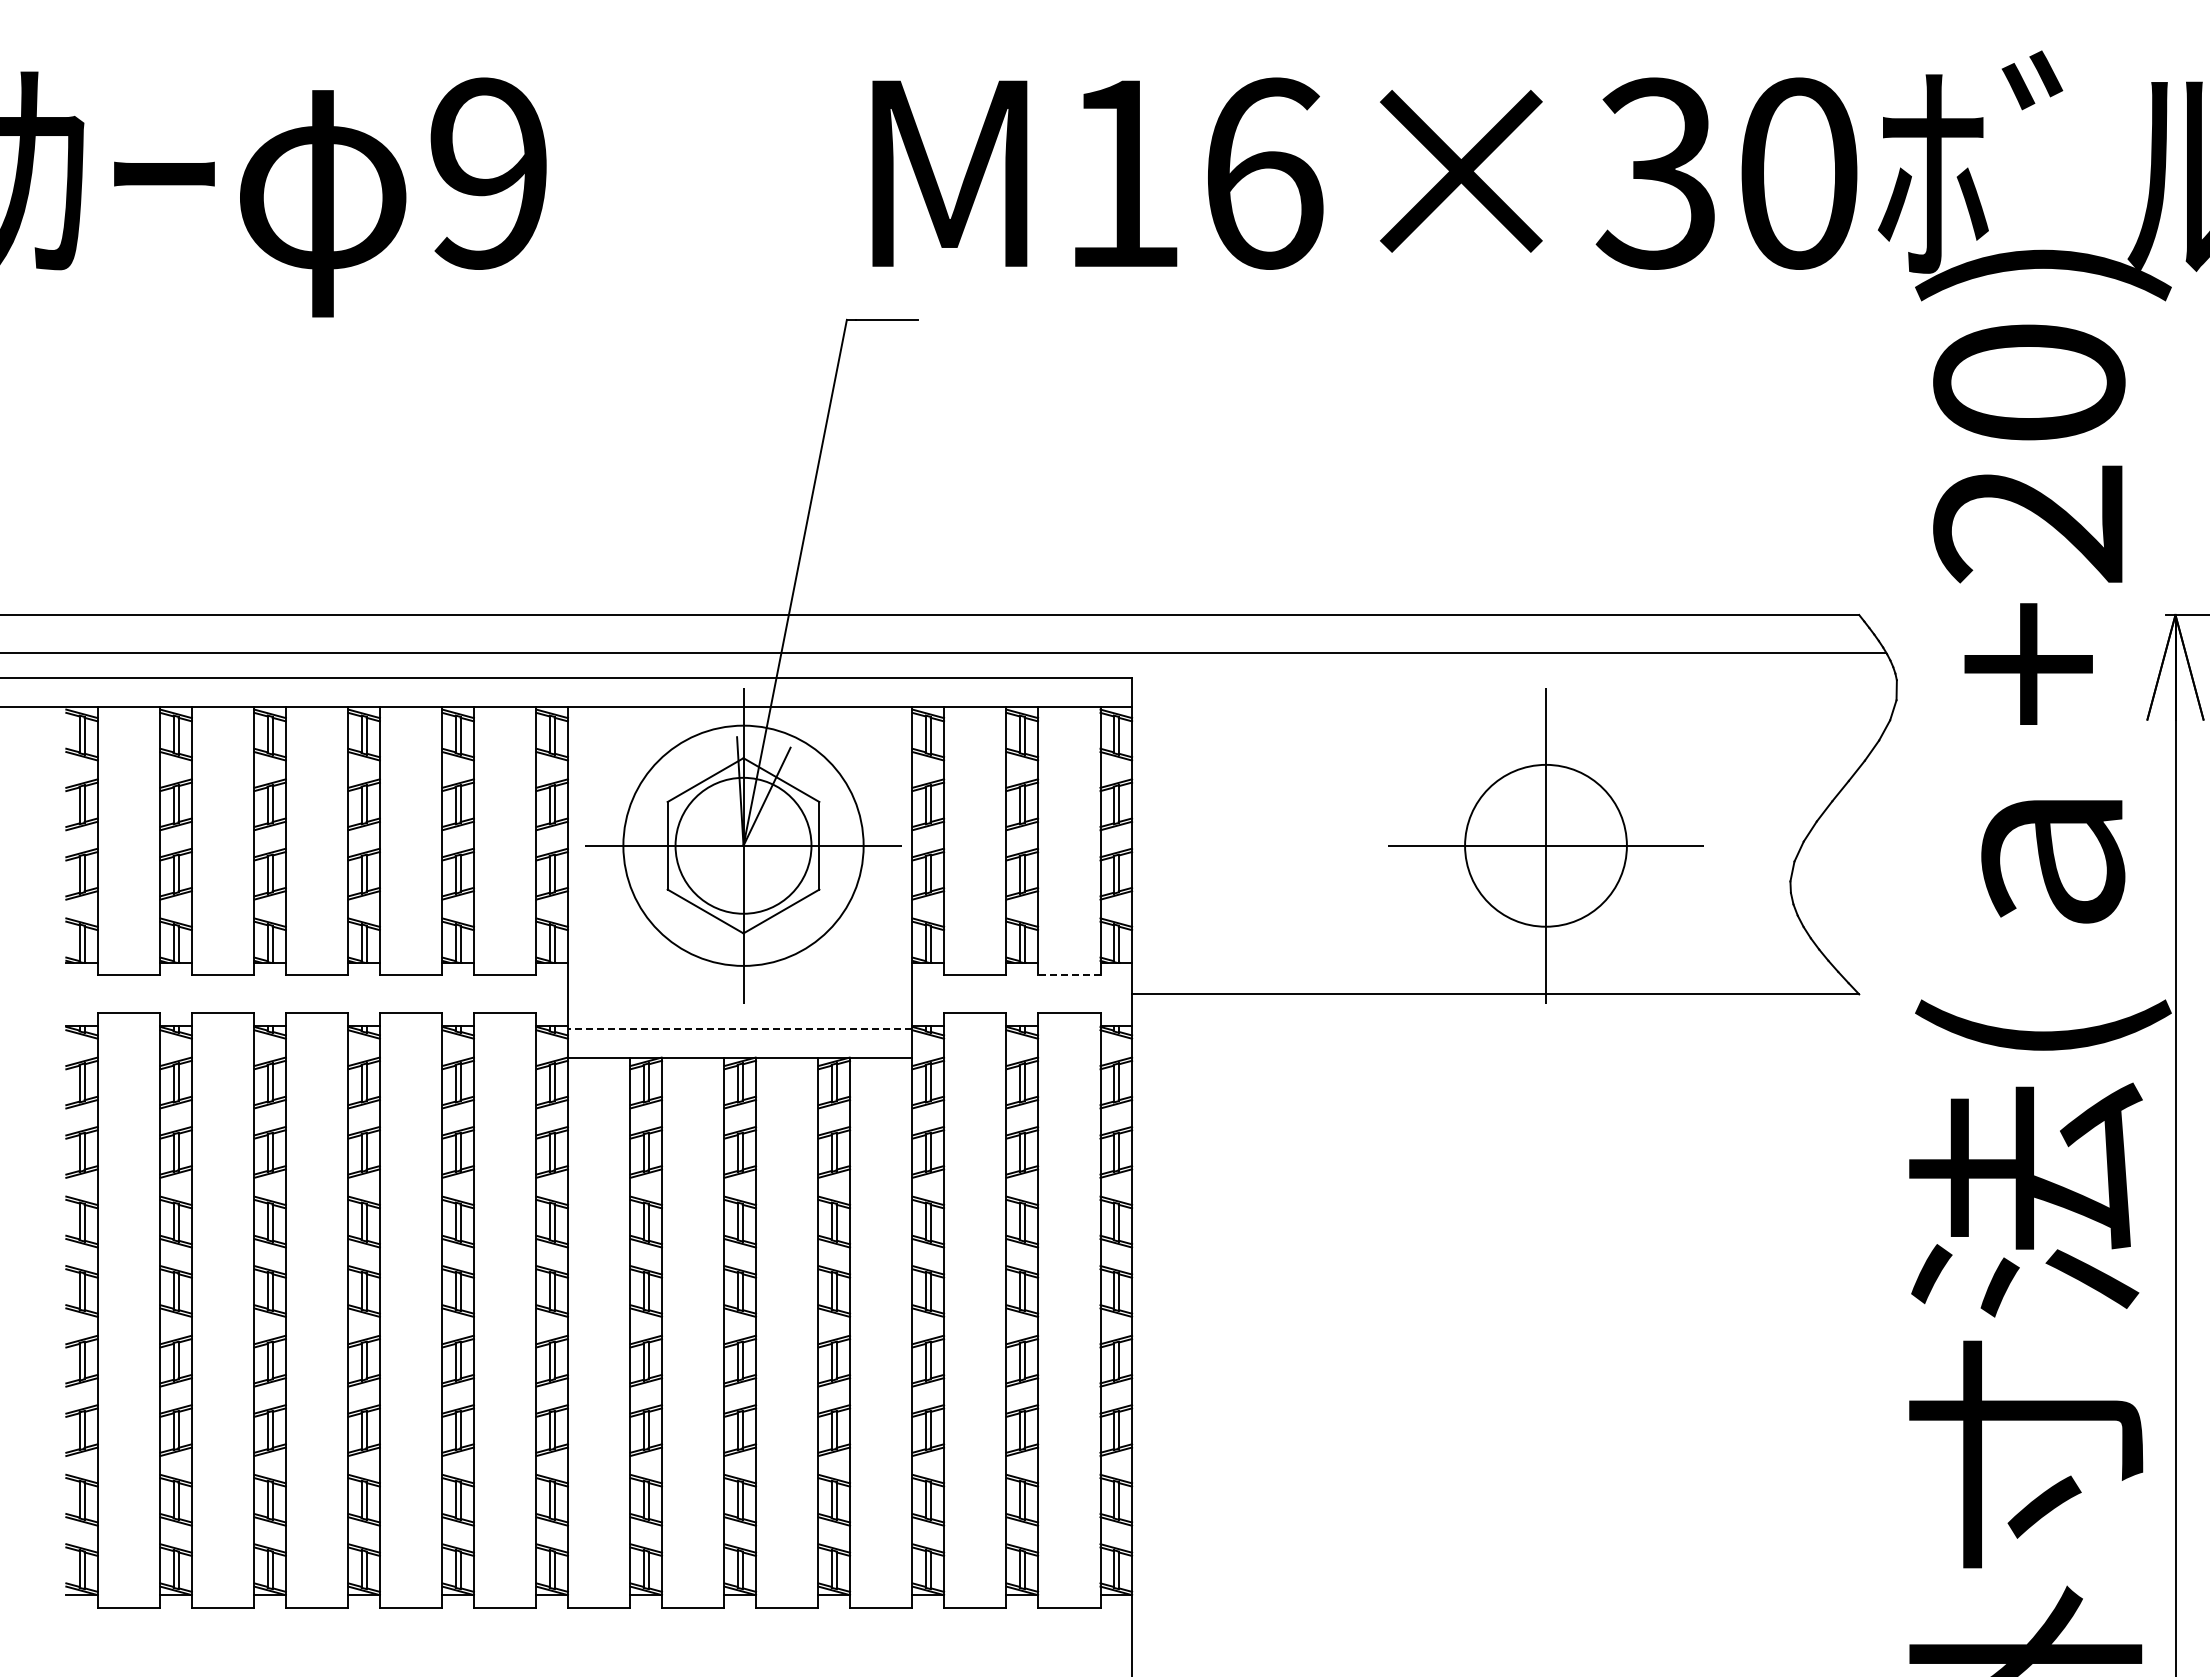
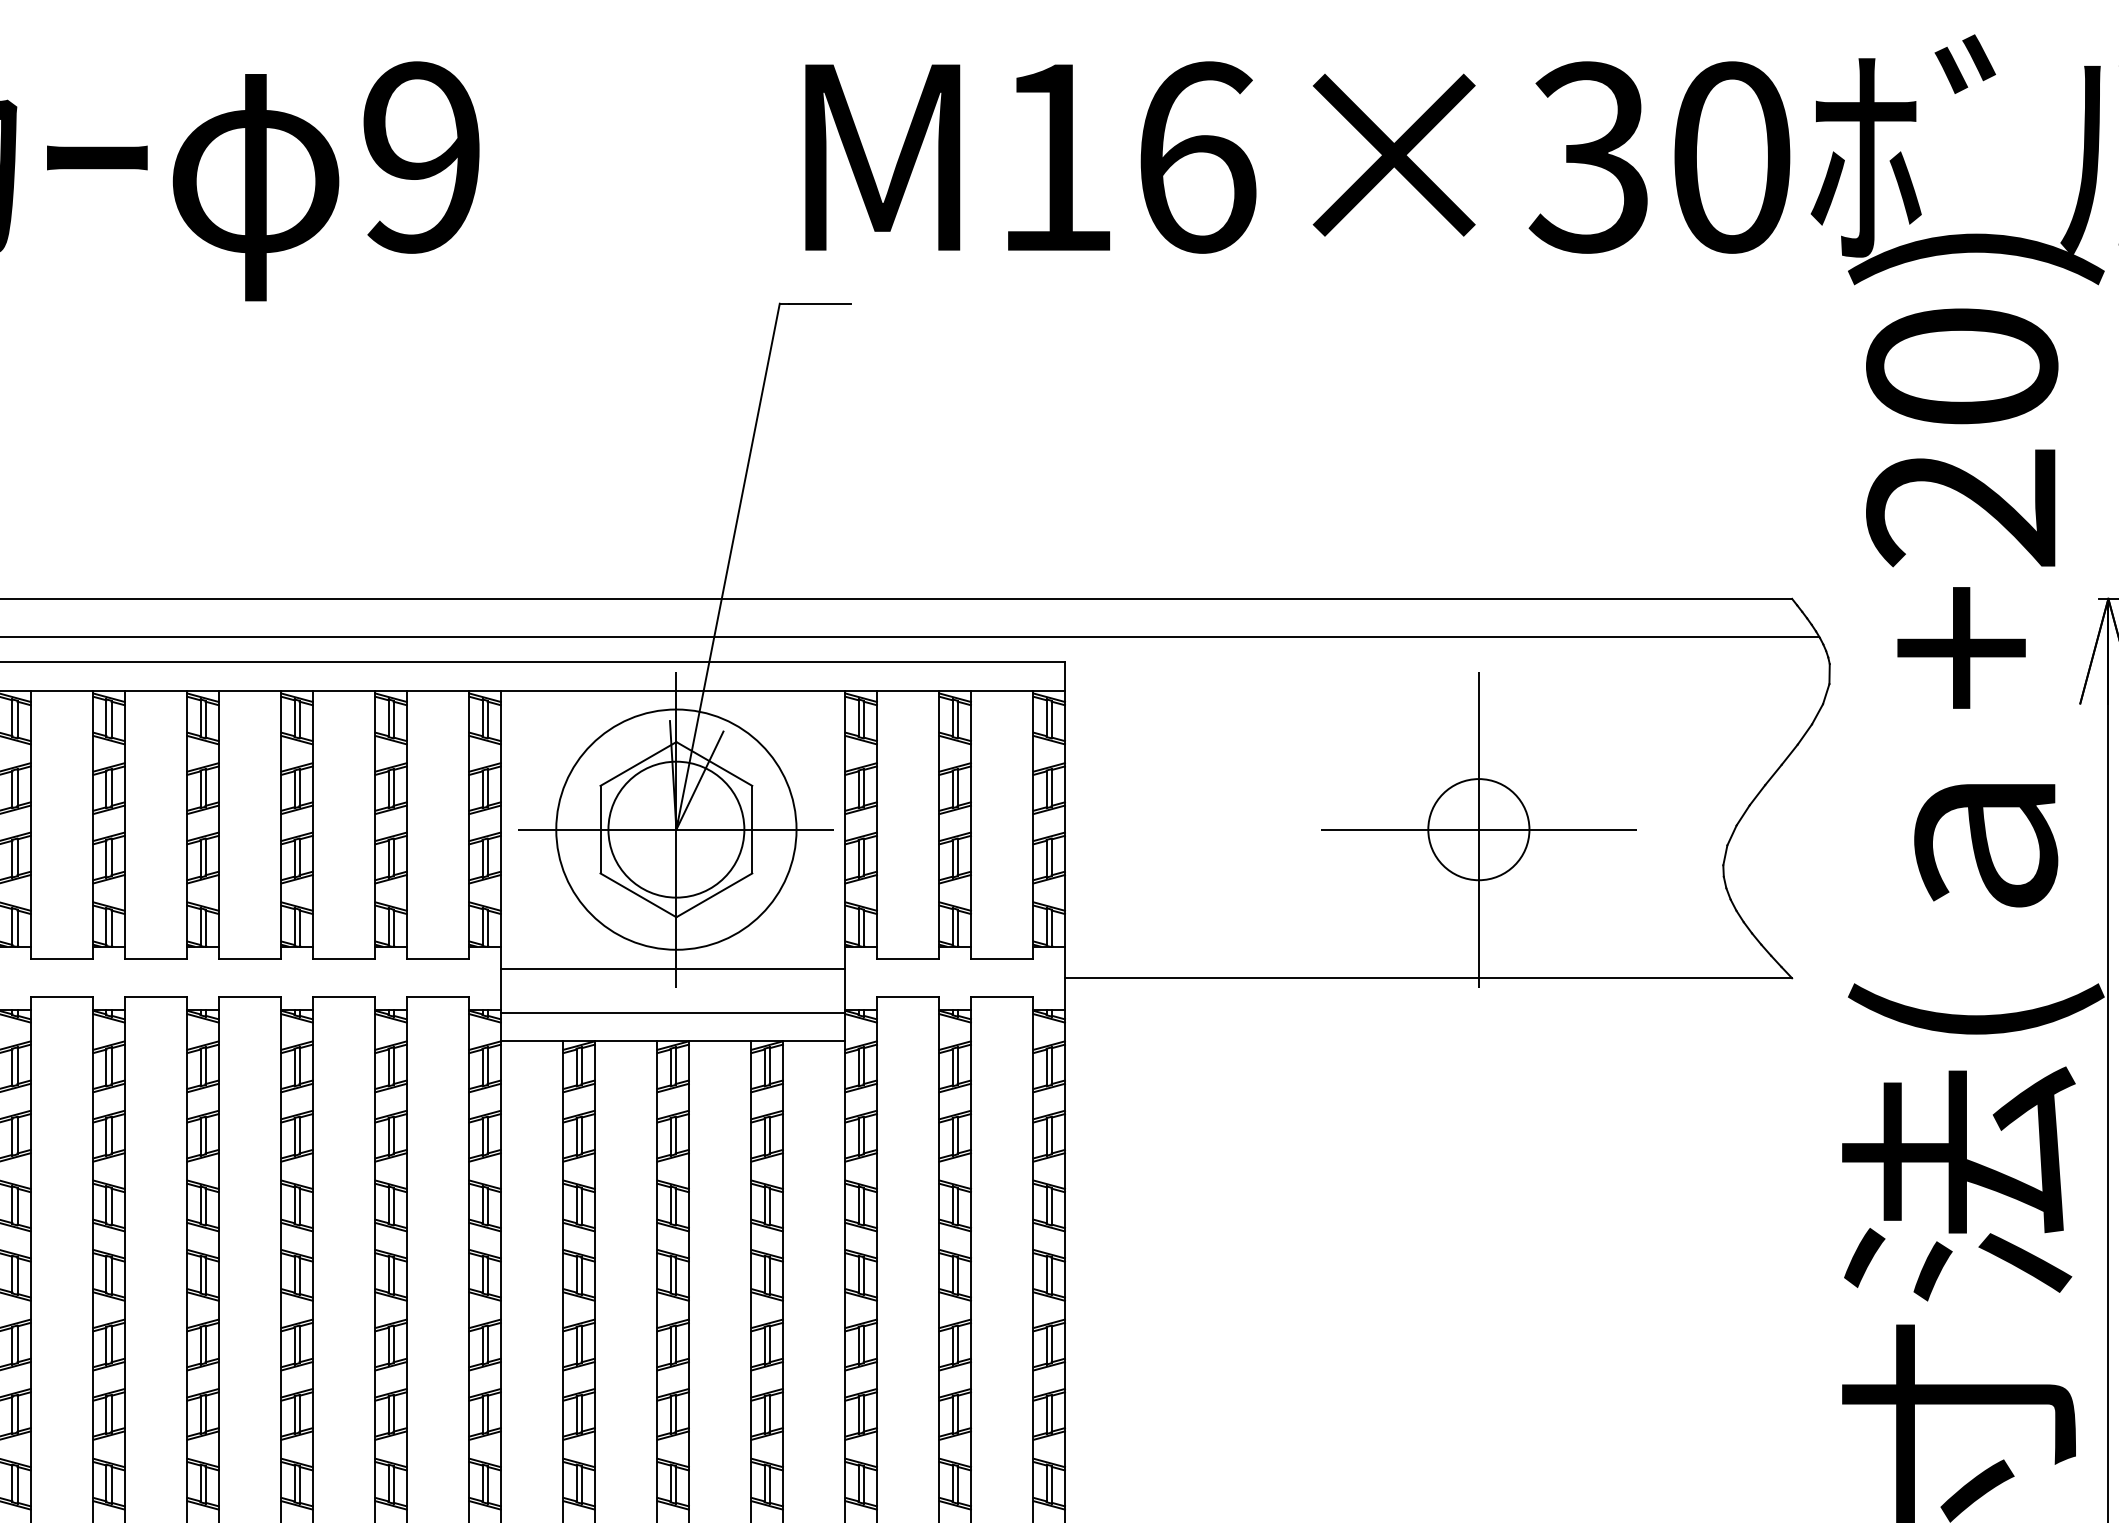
circle: (1545, 845) -> (1478, 829), size x0.62
line: (1068, 975) -> (1001, 959), dashed -> solid
line: (740, 984) -> (673, 968), added
line: (739, 1029) -> (672, 1013), dashed -> solid

